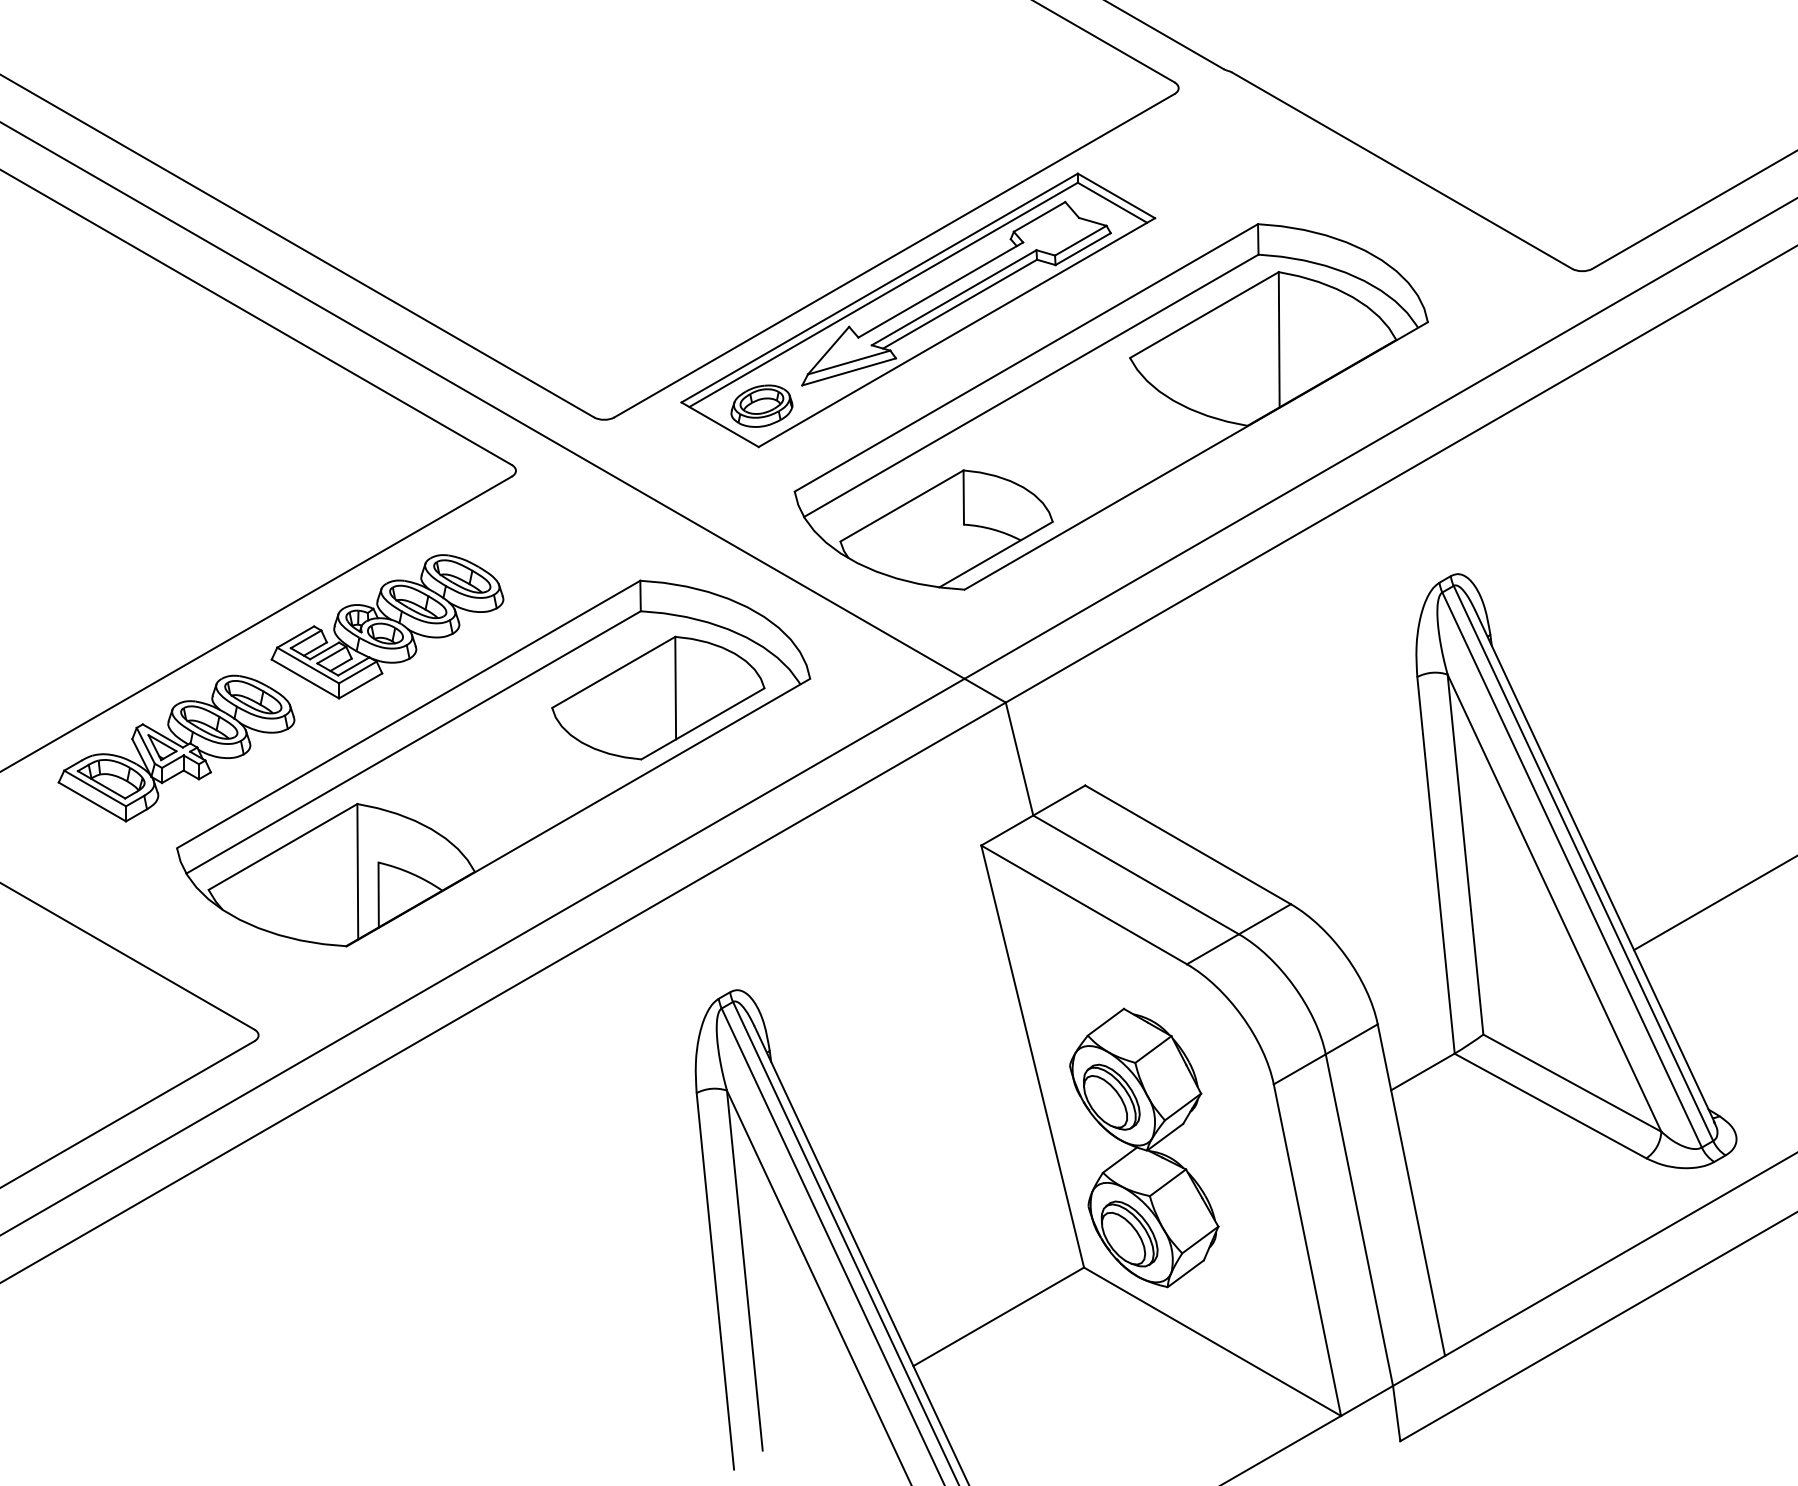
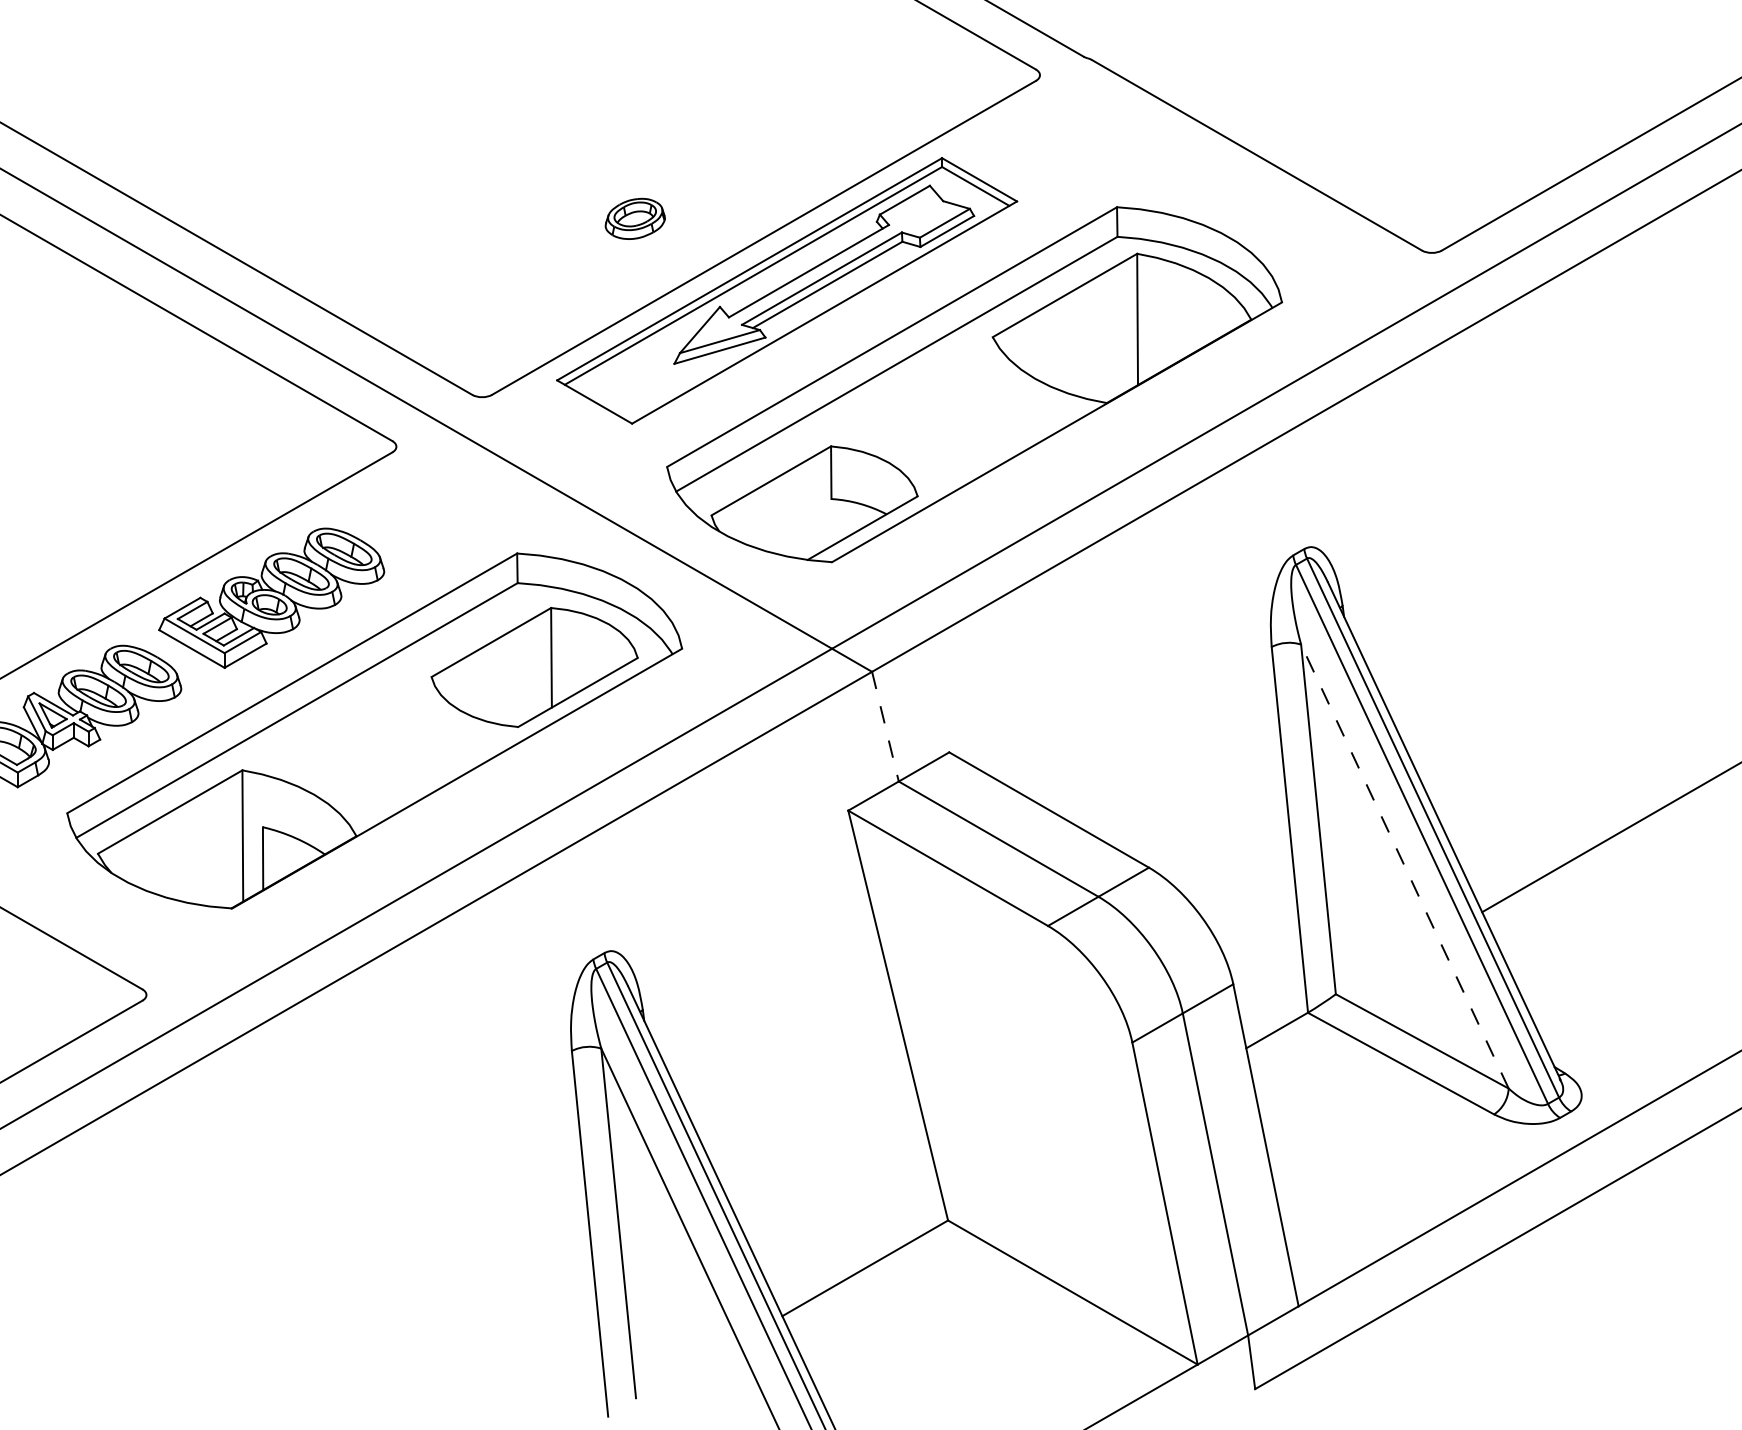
part: (761, 405) -> (634, 218), moved
line: (1019, 759) -> (885, 727), solid -> dashed
line: (1554, 902) -> (1404, 865), solid -> dashed
part: (1144, 1147) -> (1006, 1103), removed

